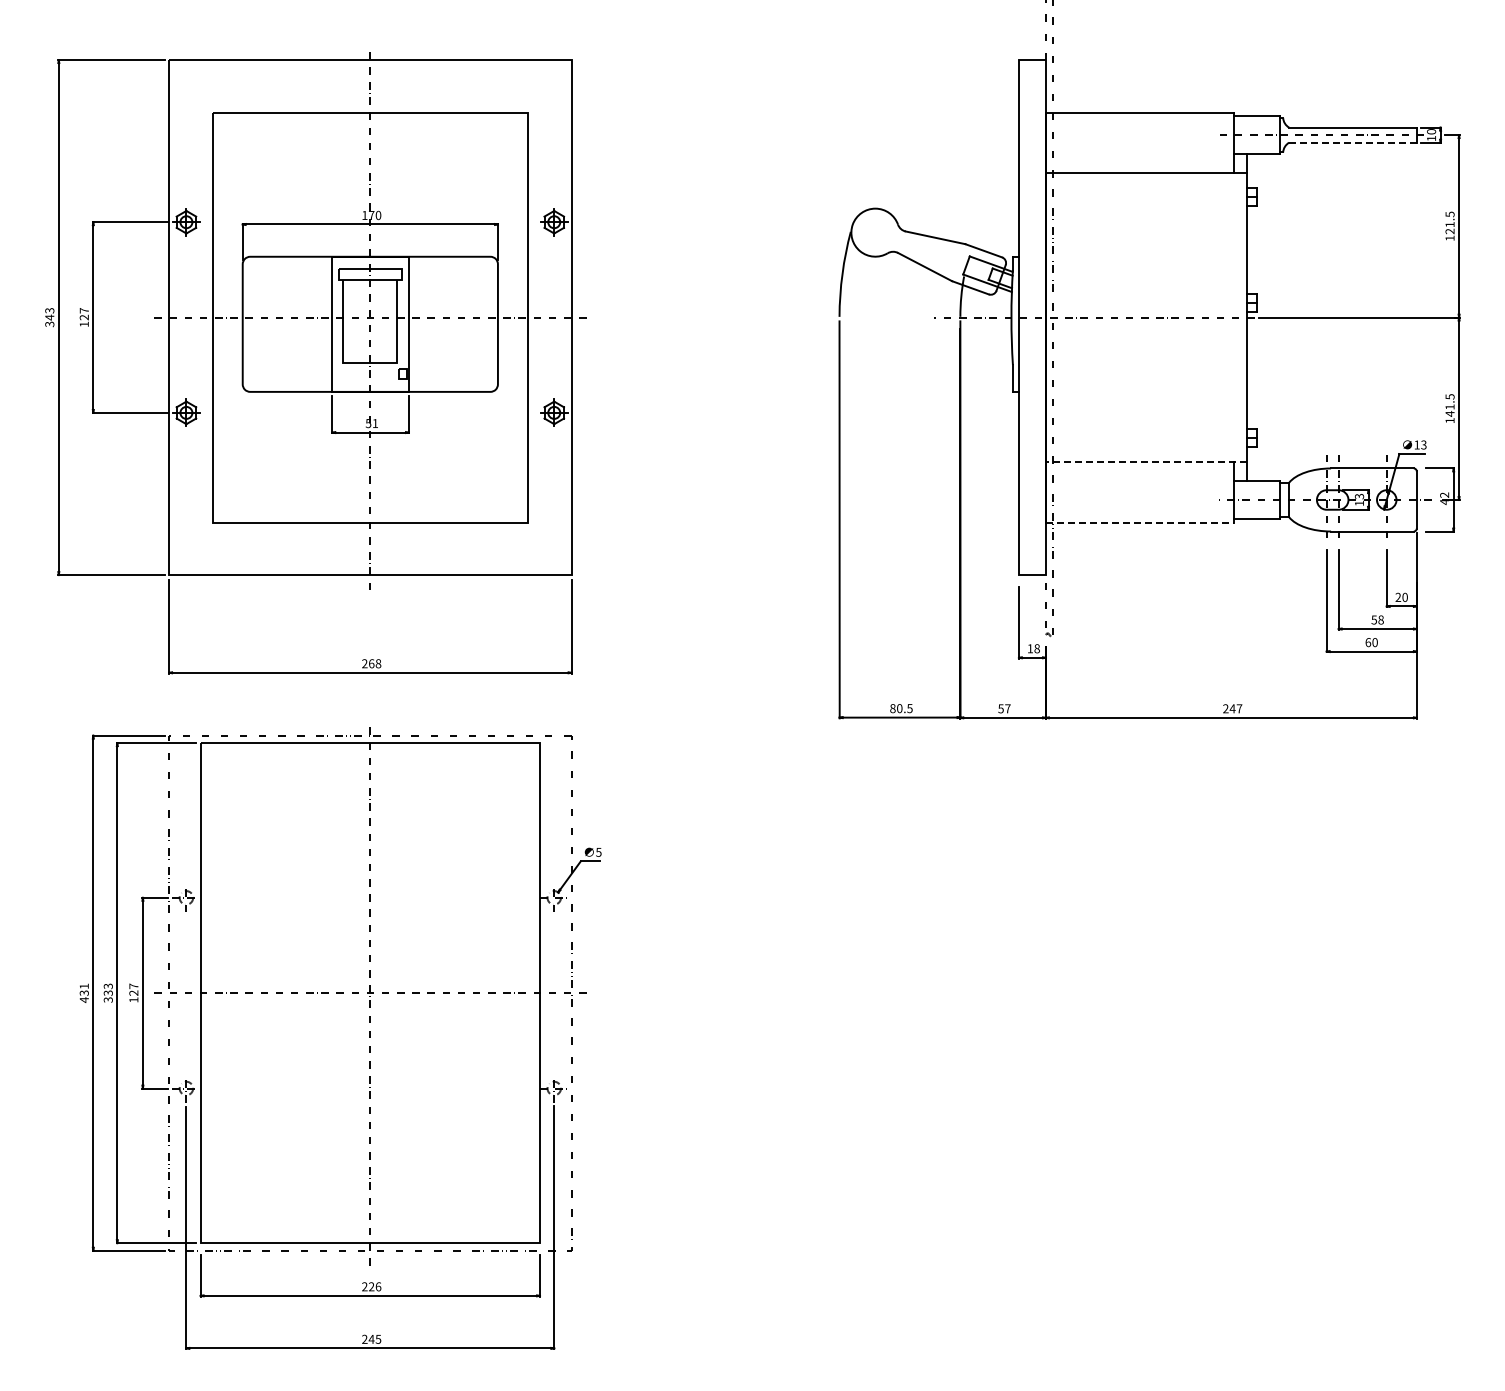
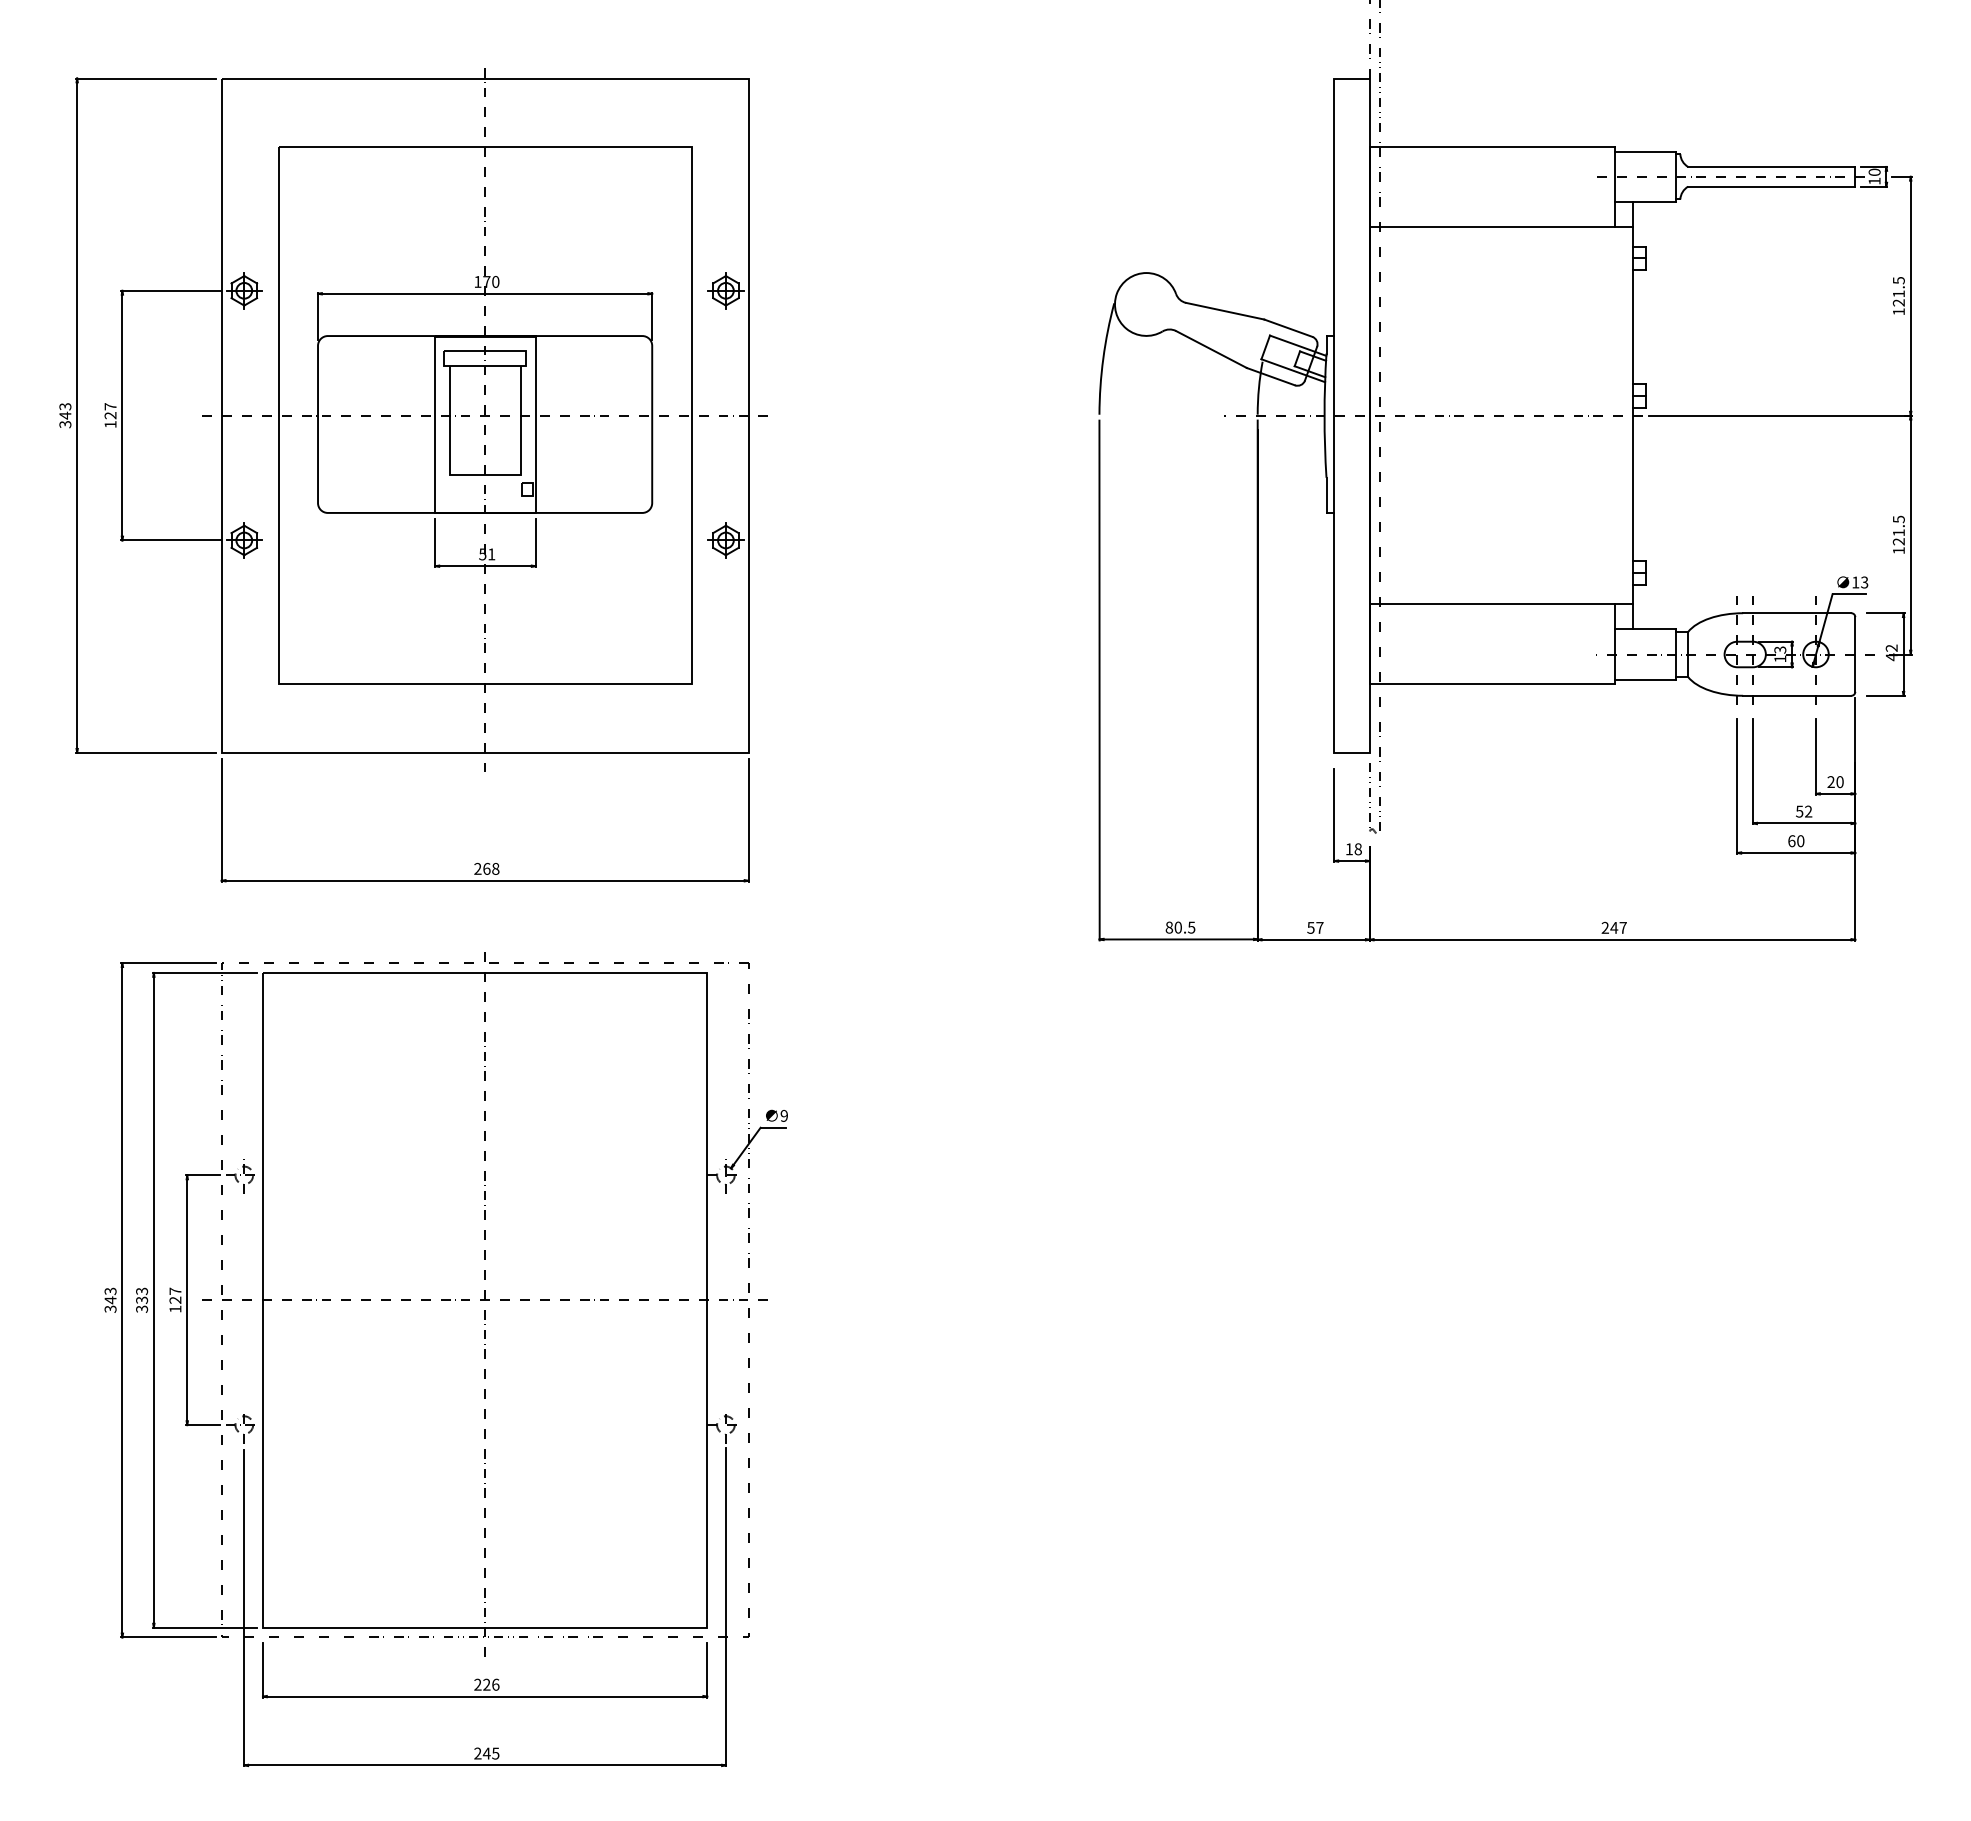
line: (1352, 142) -> (1771, 186), dashed -> solid
text: (1449, 413) -> (1898, 541), 141.5 -> 121.5
line: (1146, 461) -> (1501, 604), dashed -> solid
line: (1139, 522) -> (1492, 683), dashed -> solid
text: (1380, 619) -> (1807, 810), 58 -> 52
text: (598, 851) -> (783, 1114), 5 -> 9
text: (83, 992) -> (109, 1299), 431 -> 343

